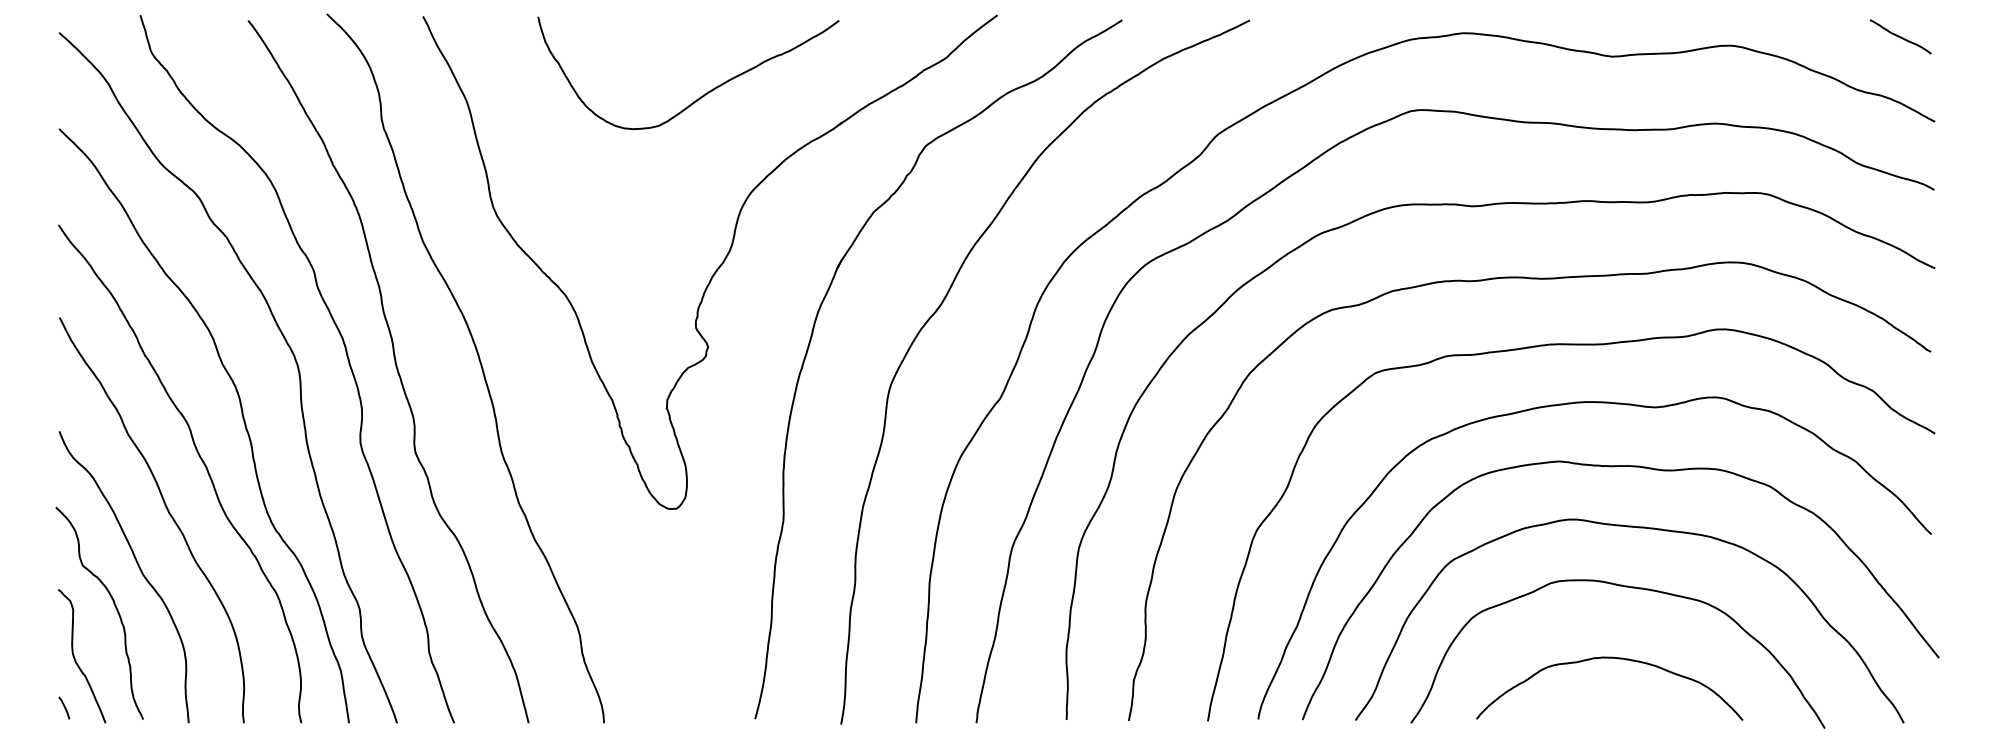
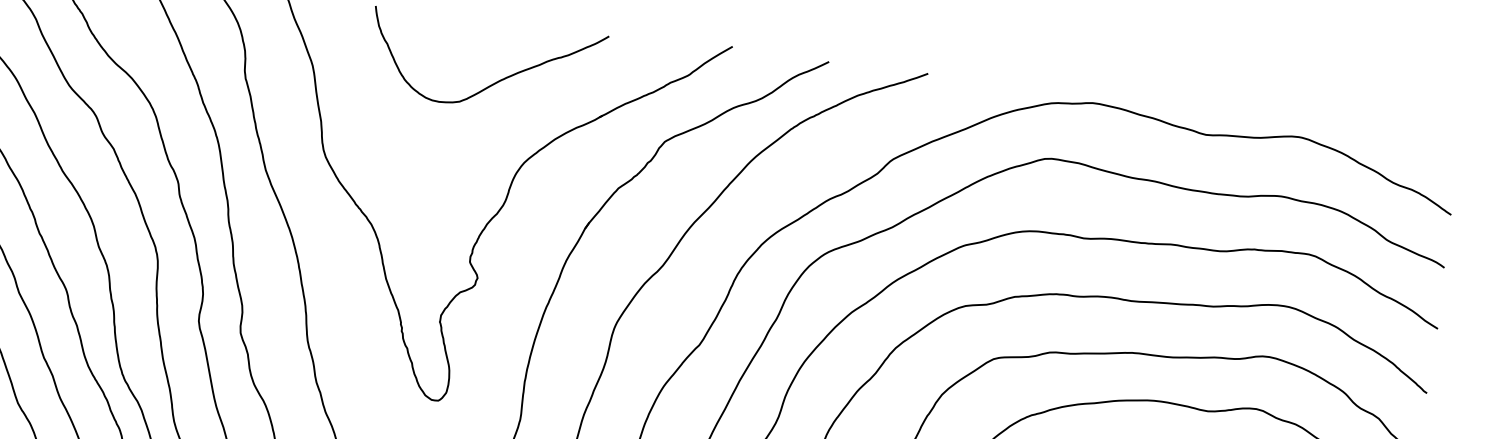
curve: (1900, 36) -> (1432, 145), removed

